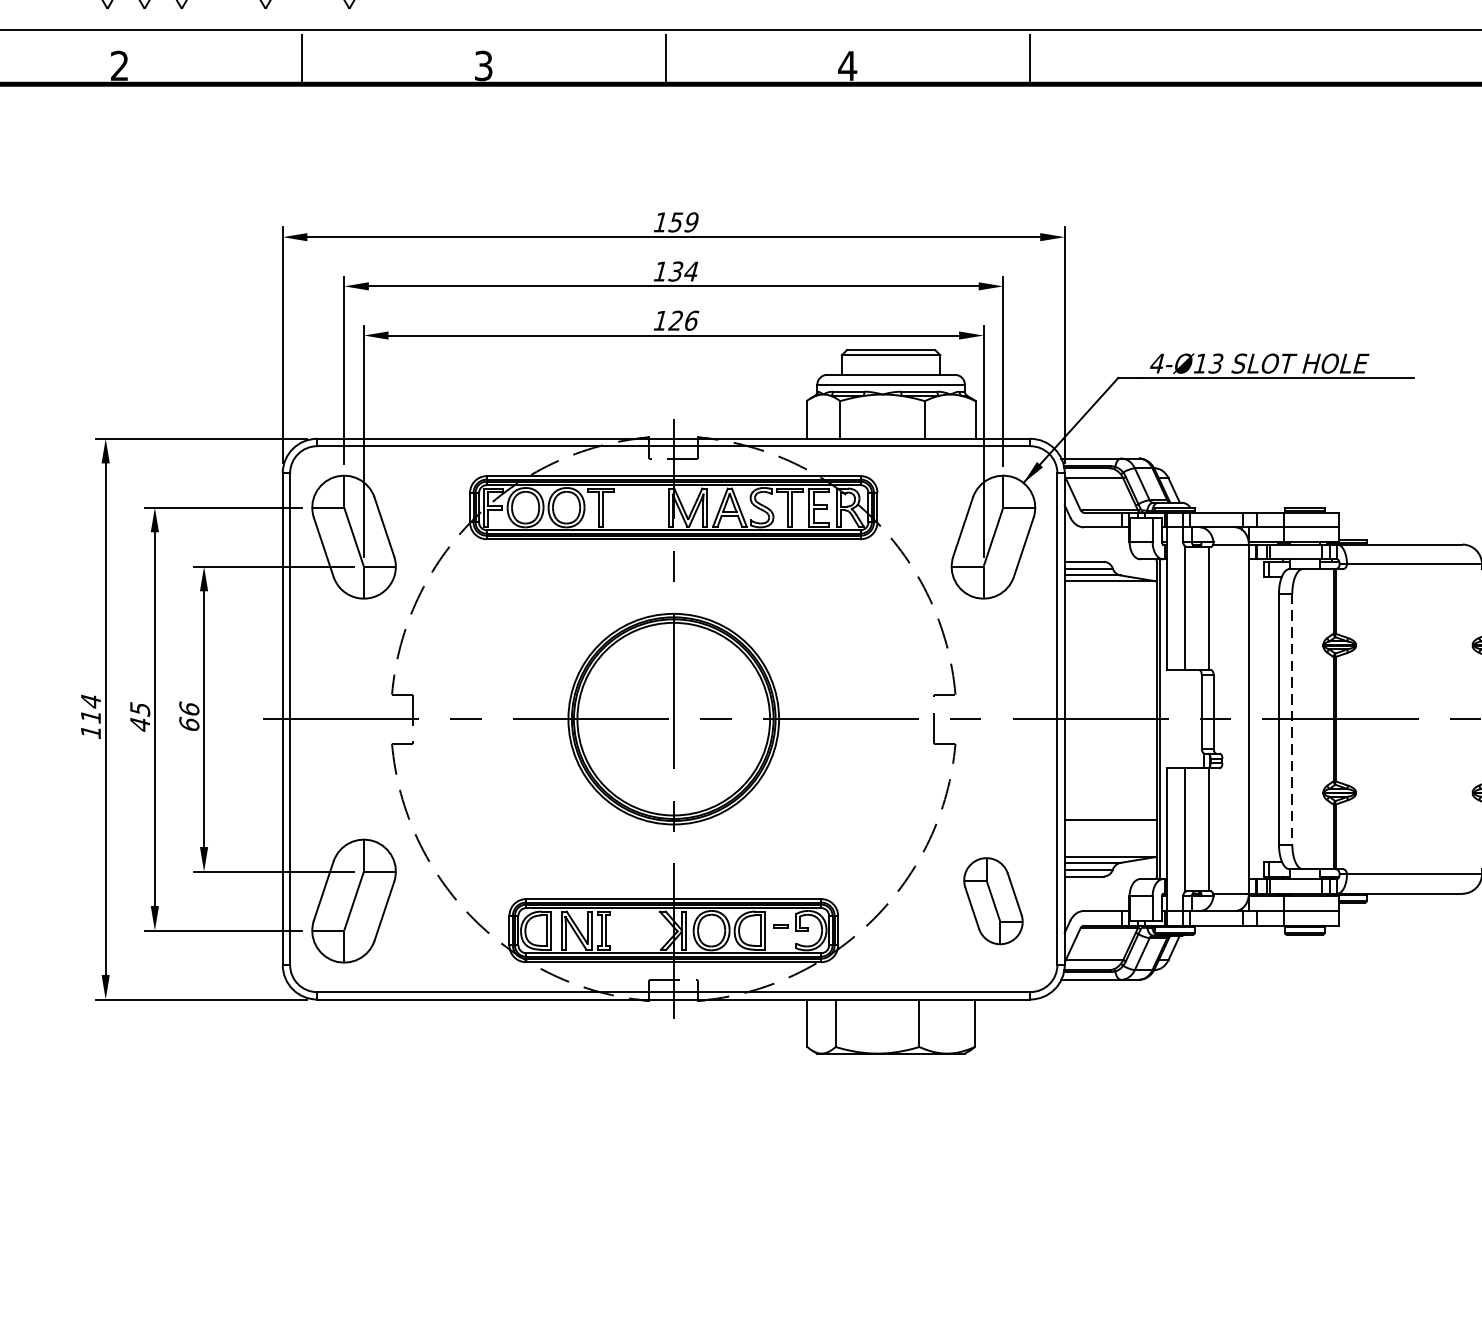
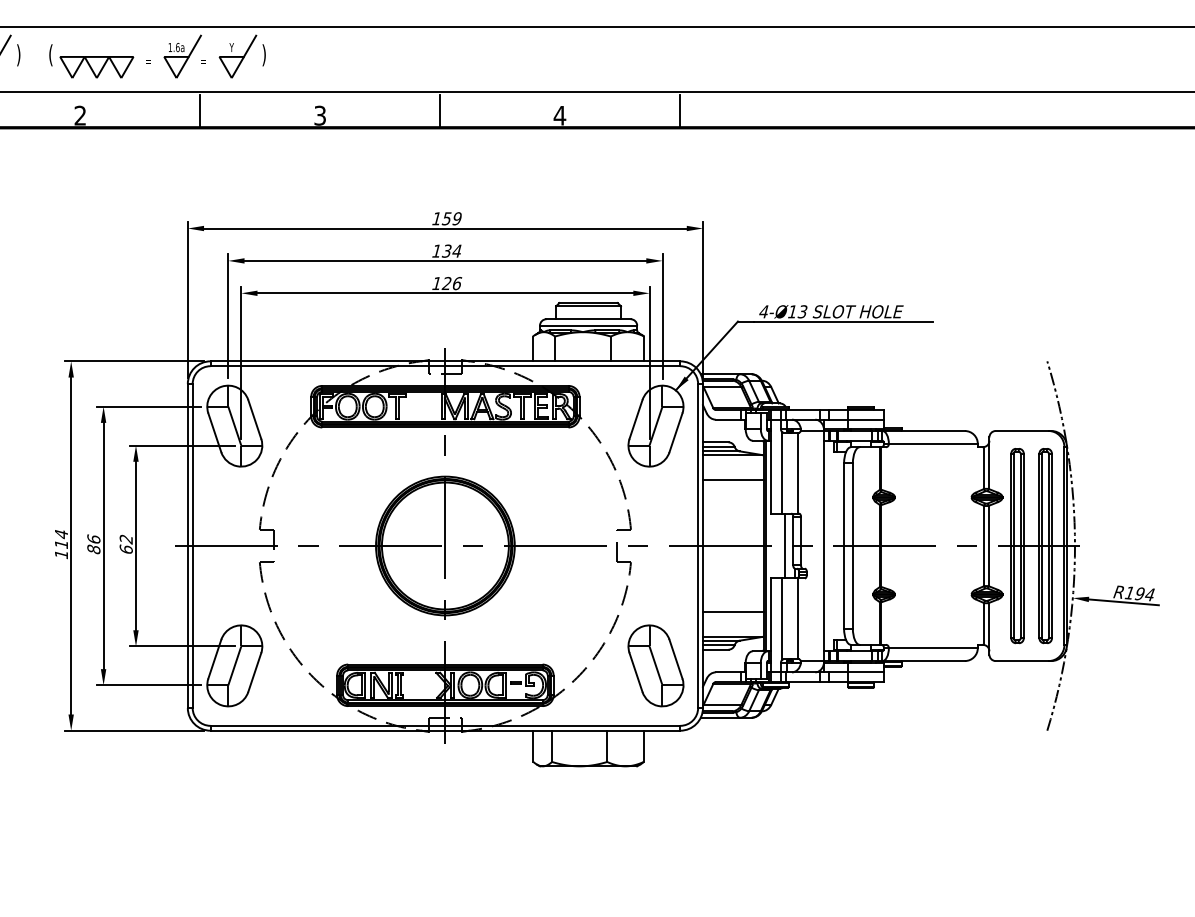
line: (1109, 618) -> (732, 479), added
text: (188, 709) -> (125, 539), 66 -> 62
text: (139, 716) -> (93, 544), 45 -> 86
line: (1190, 718) -> (785, 545), added
line: (1291, 719) -> (852, 546), dashed -> solid
part: (992, 900) -> (655, 665), size x1.43

